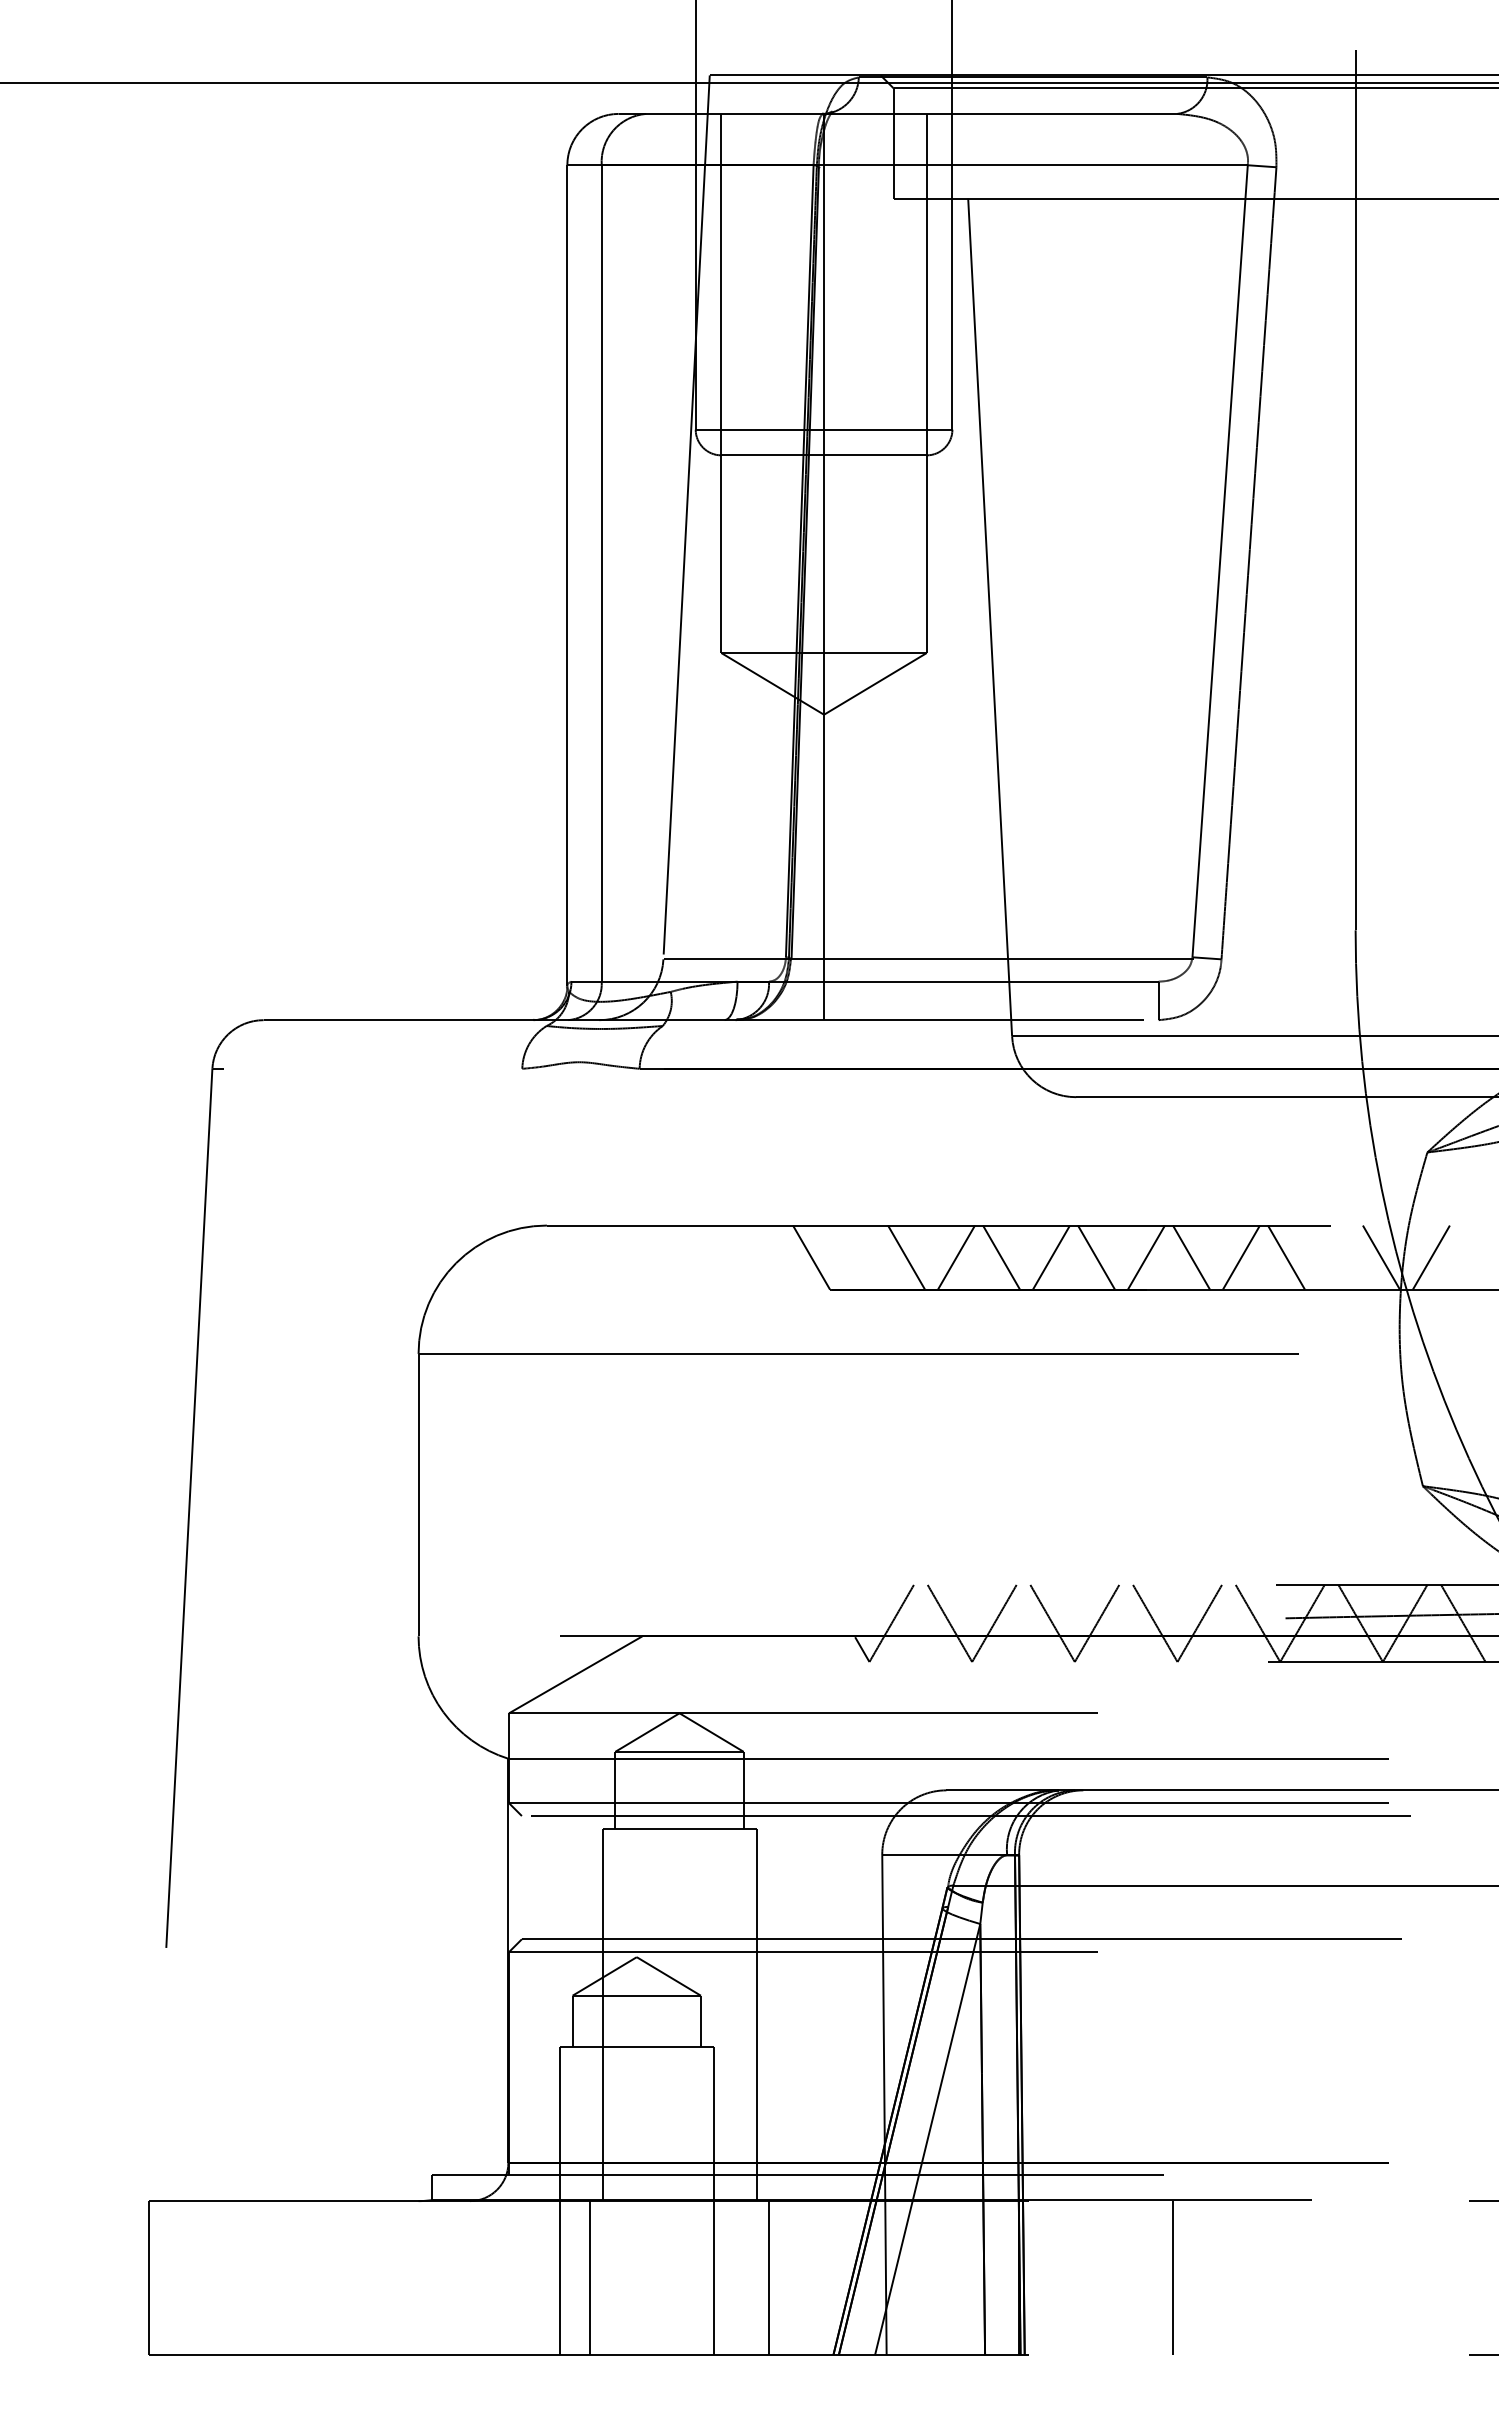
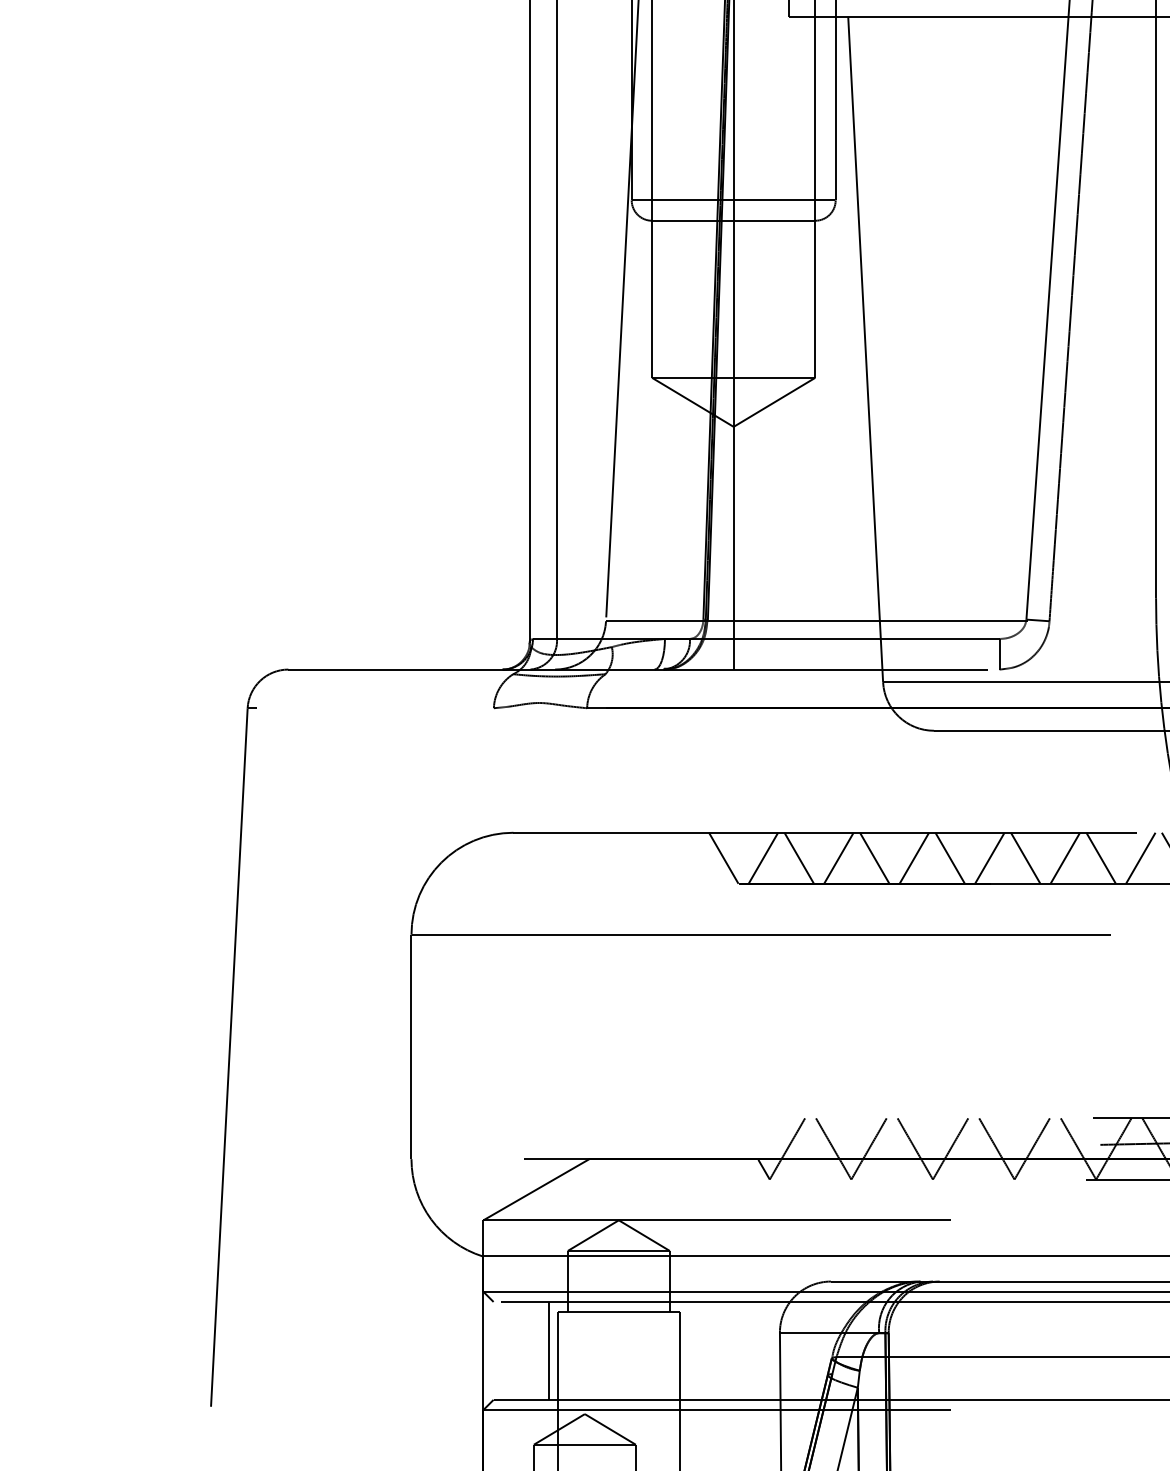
line: (860, 1257) -> (762, 858), added
line: (1335, 1257) -> (1140, 858), added
line: (591, 1877) -> (548, 1350), added

